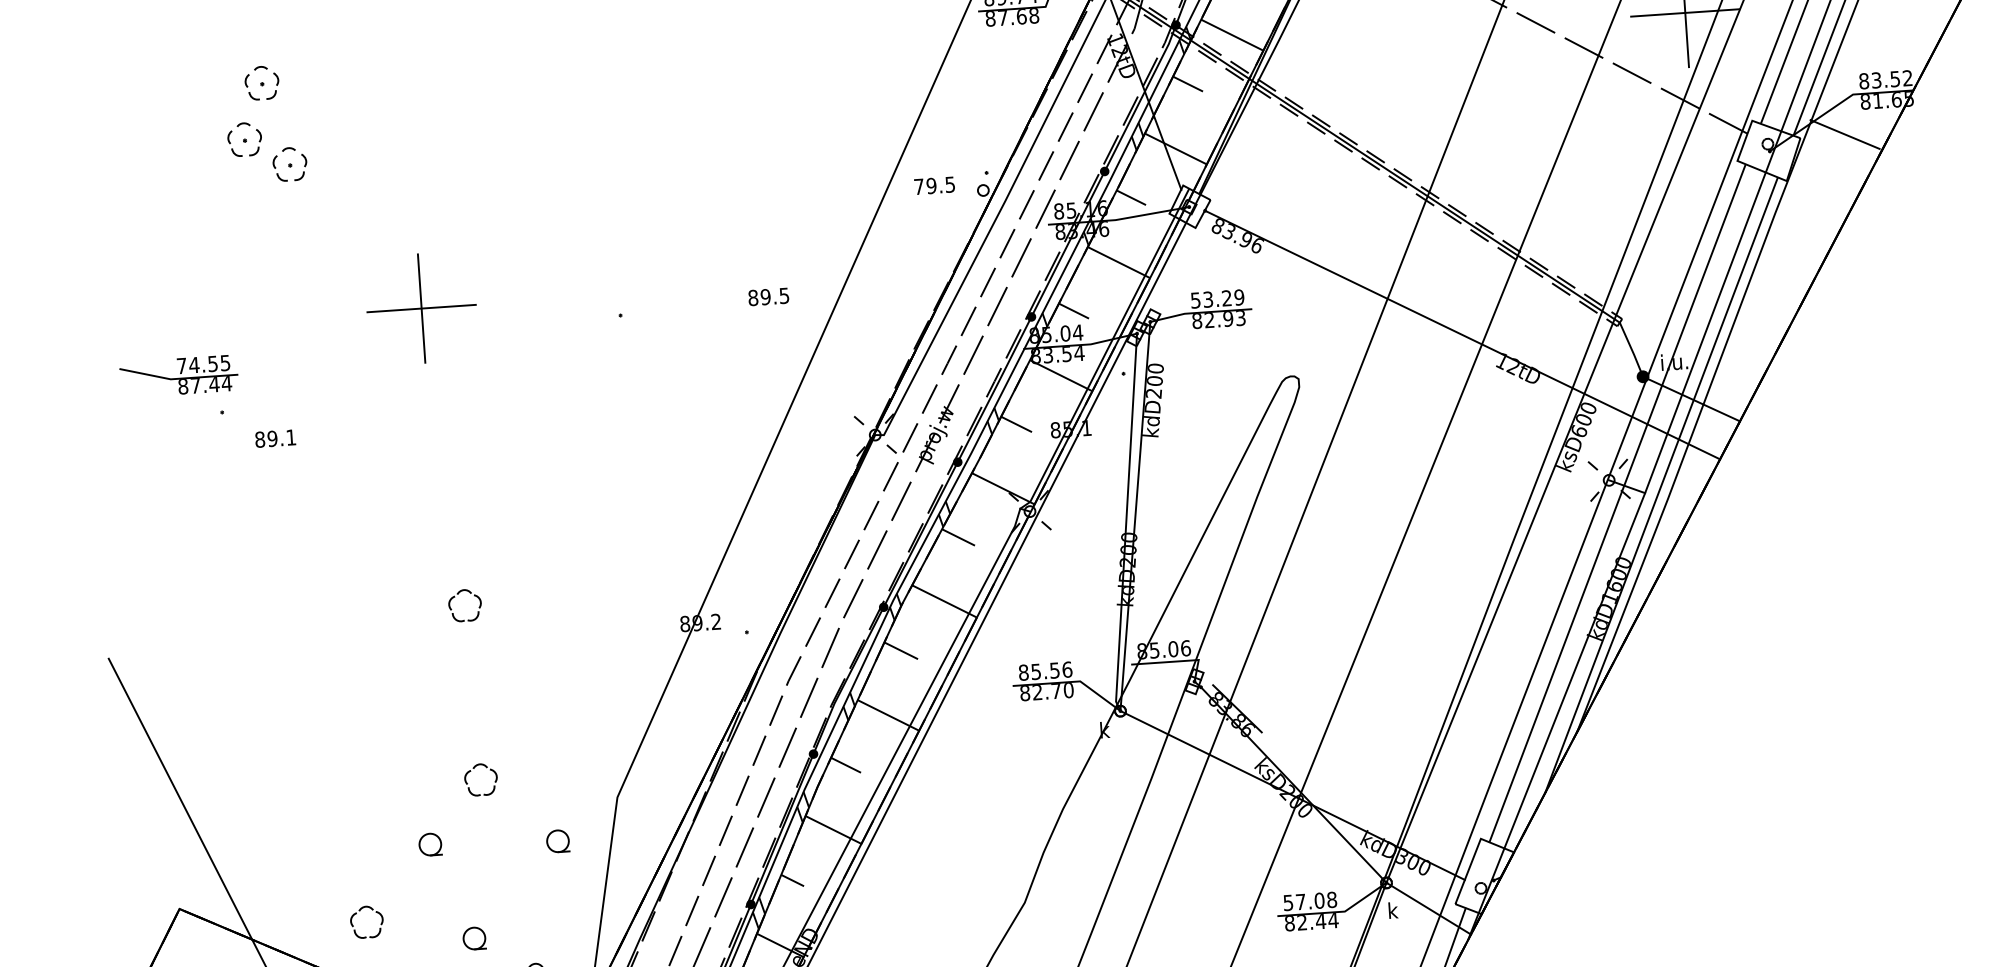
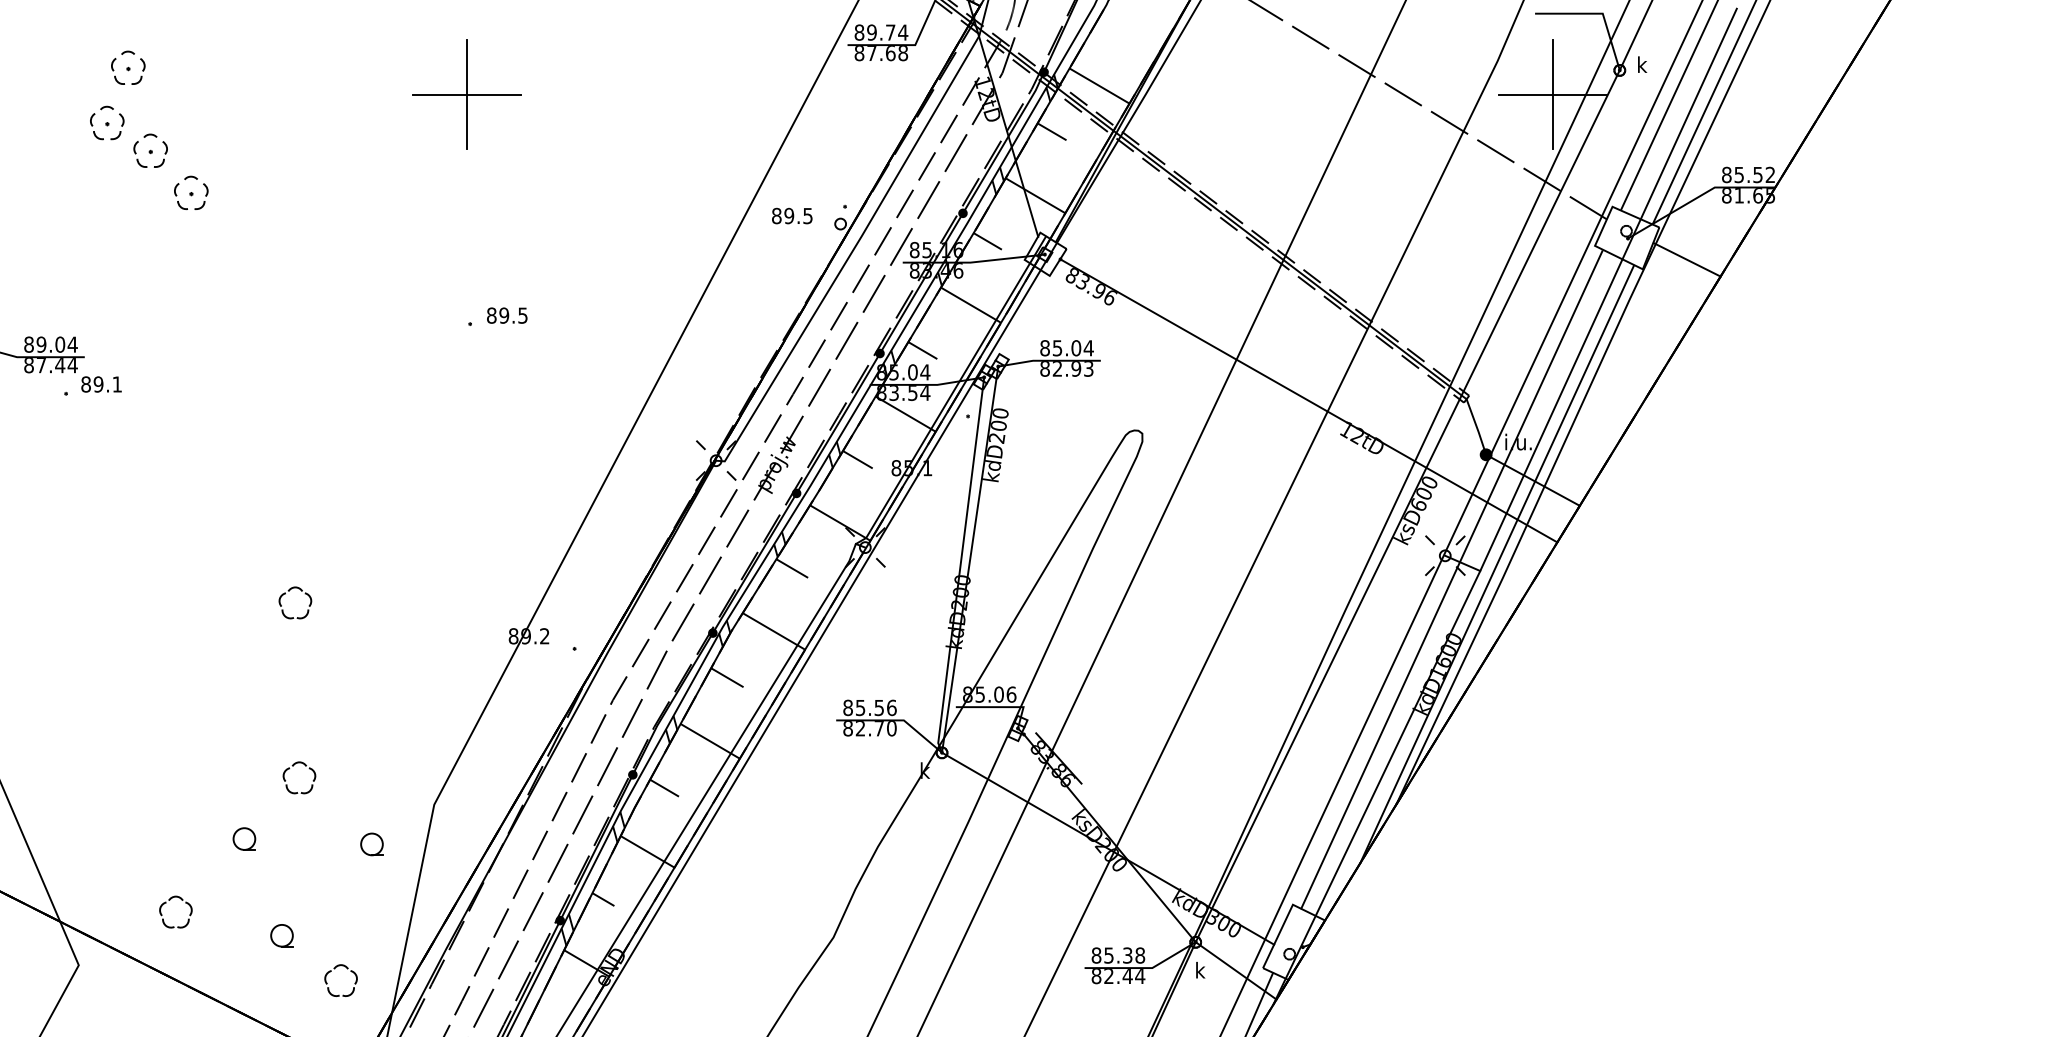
text: (1876, 79) -> (1739, 174), 83.52 -> 85.52
line: (1844, 134) -> (1686, 259), moved
text: (918, 186) -> (776, 215), 79.5^J -> 89.5^J
part: (333, 203) -> (191, 192), added
text: (768, 296) -> (507, 315), moved
text: (1217, 299) -> (1066, 348), 53.29 -> 85.04
part: (420, 308) -> (466, 94), moved
text: (203, 364) -> (50, 344), 74.55 -> 89.04
text: (275, 438) -> (101, 384), moved
text: (1303, 901) -> (1111, 955), 57.08 -> 85.38

